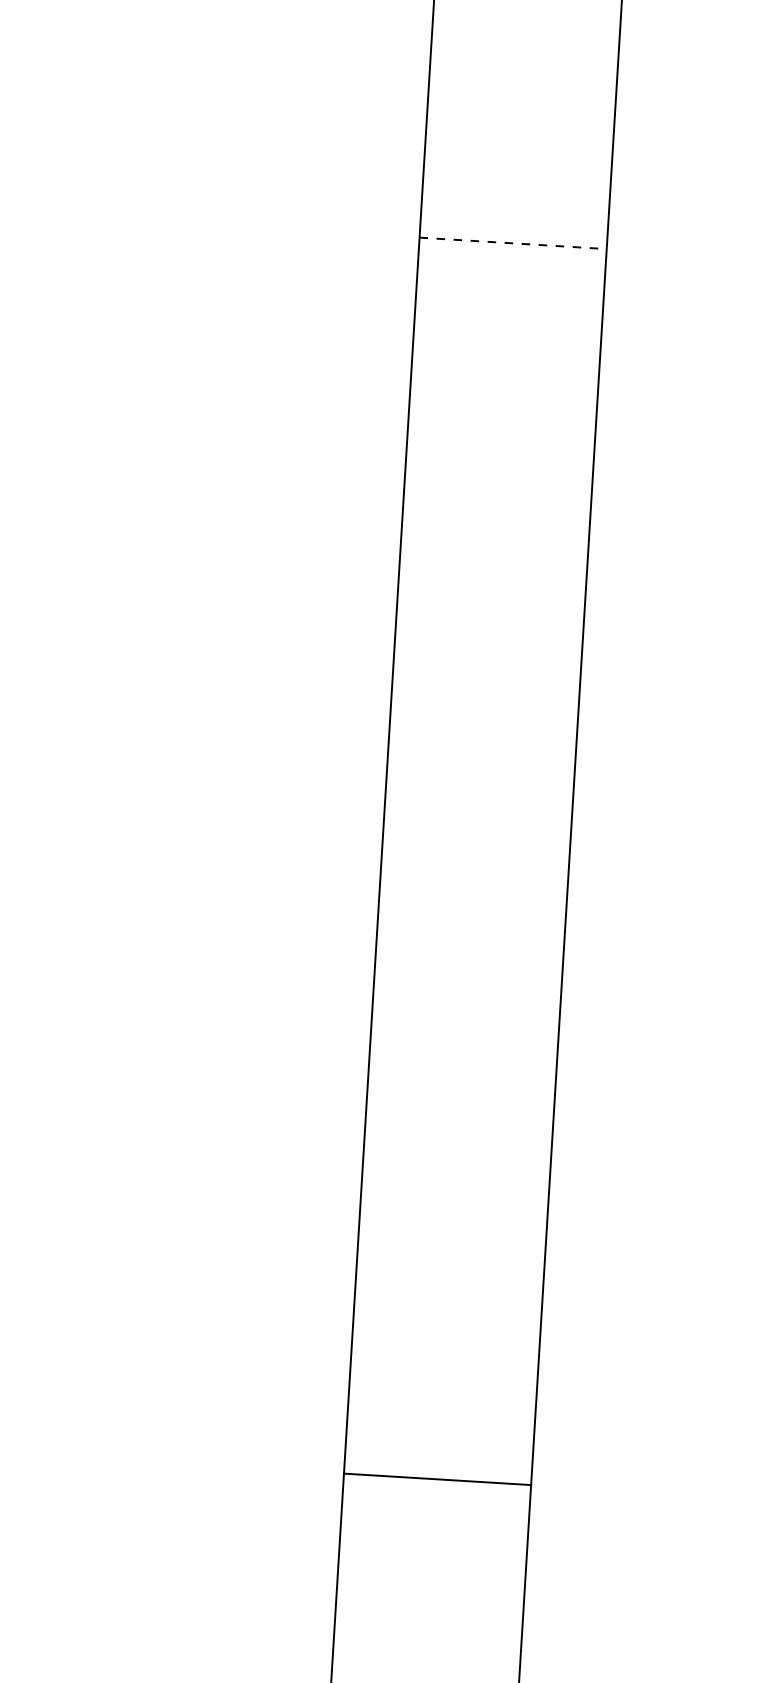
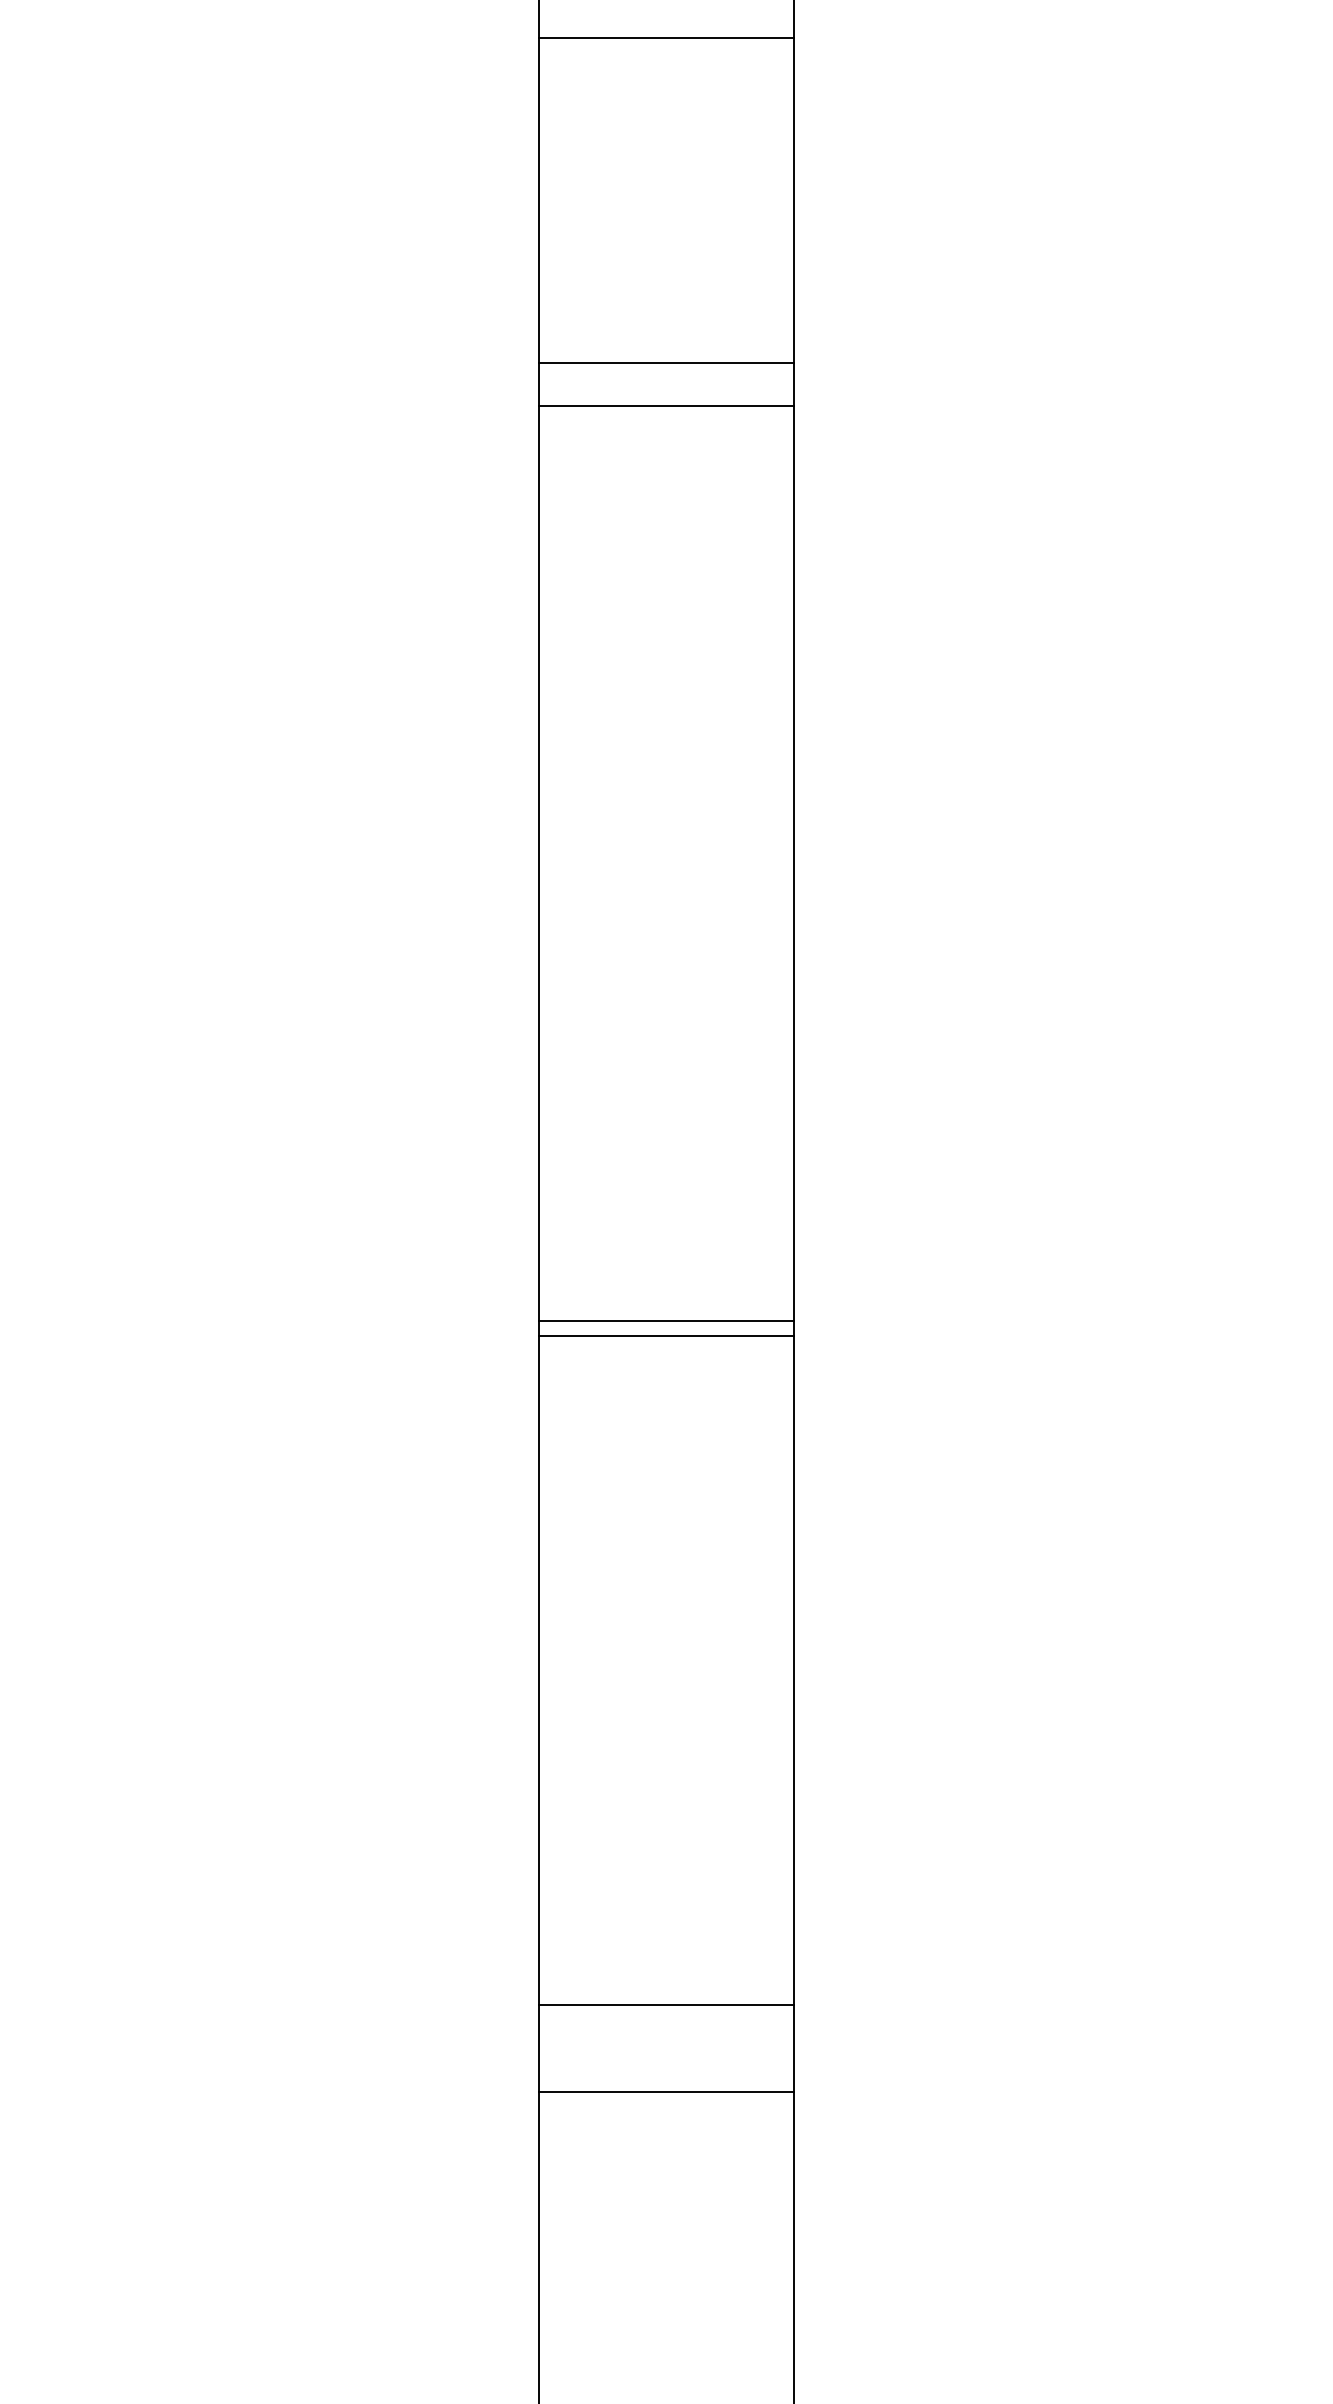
line: (515, 211) -> (666, 363), added
line: (513, 243) -> (666, 406), dashed -> solid
line: (472, 914) -> (666, 1321), added
line: (471, 925) -> (666, 1336), added
line: (441, 1415) -> (666, 2005), added

